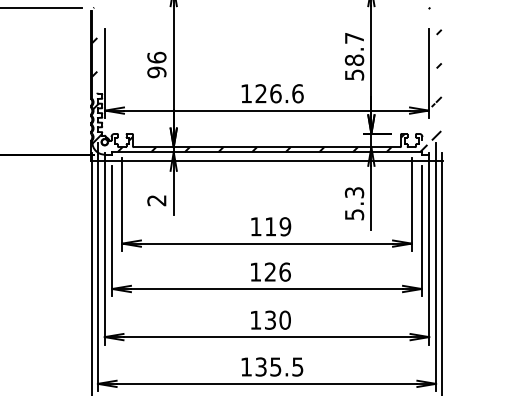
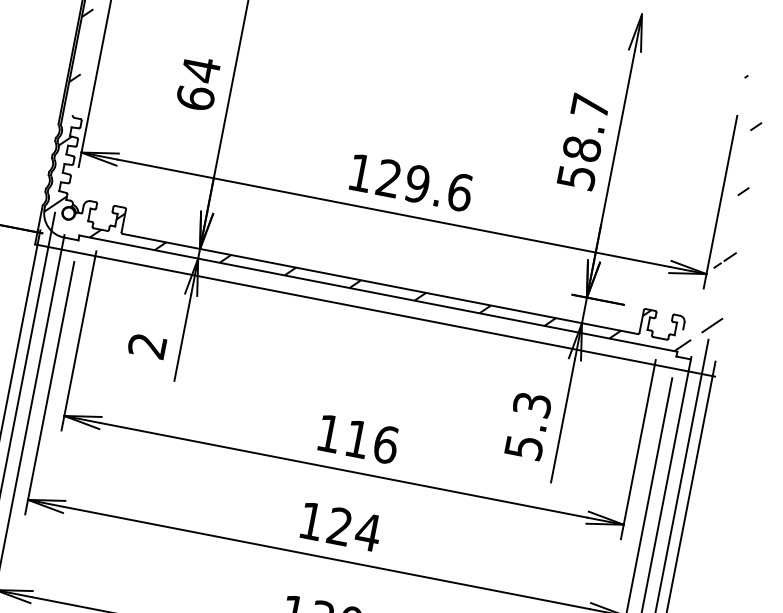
text: (156, 64) -> (197, 82), 96 -> 64
text: (275, 93) -> (416, 183), 126.6 -> 129.6
text: (285, 226) -> (386, 444), 119 -> 116
text: (285, 271) -> (369, 531), 126 -> 124

